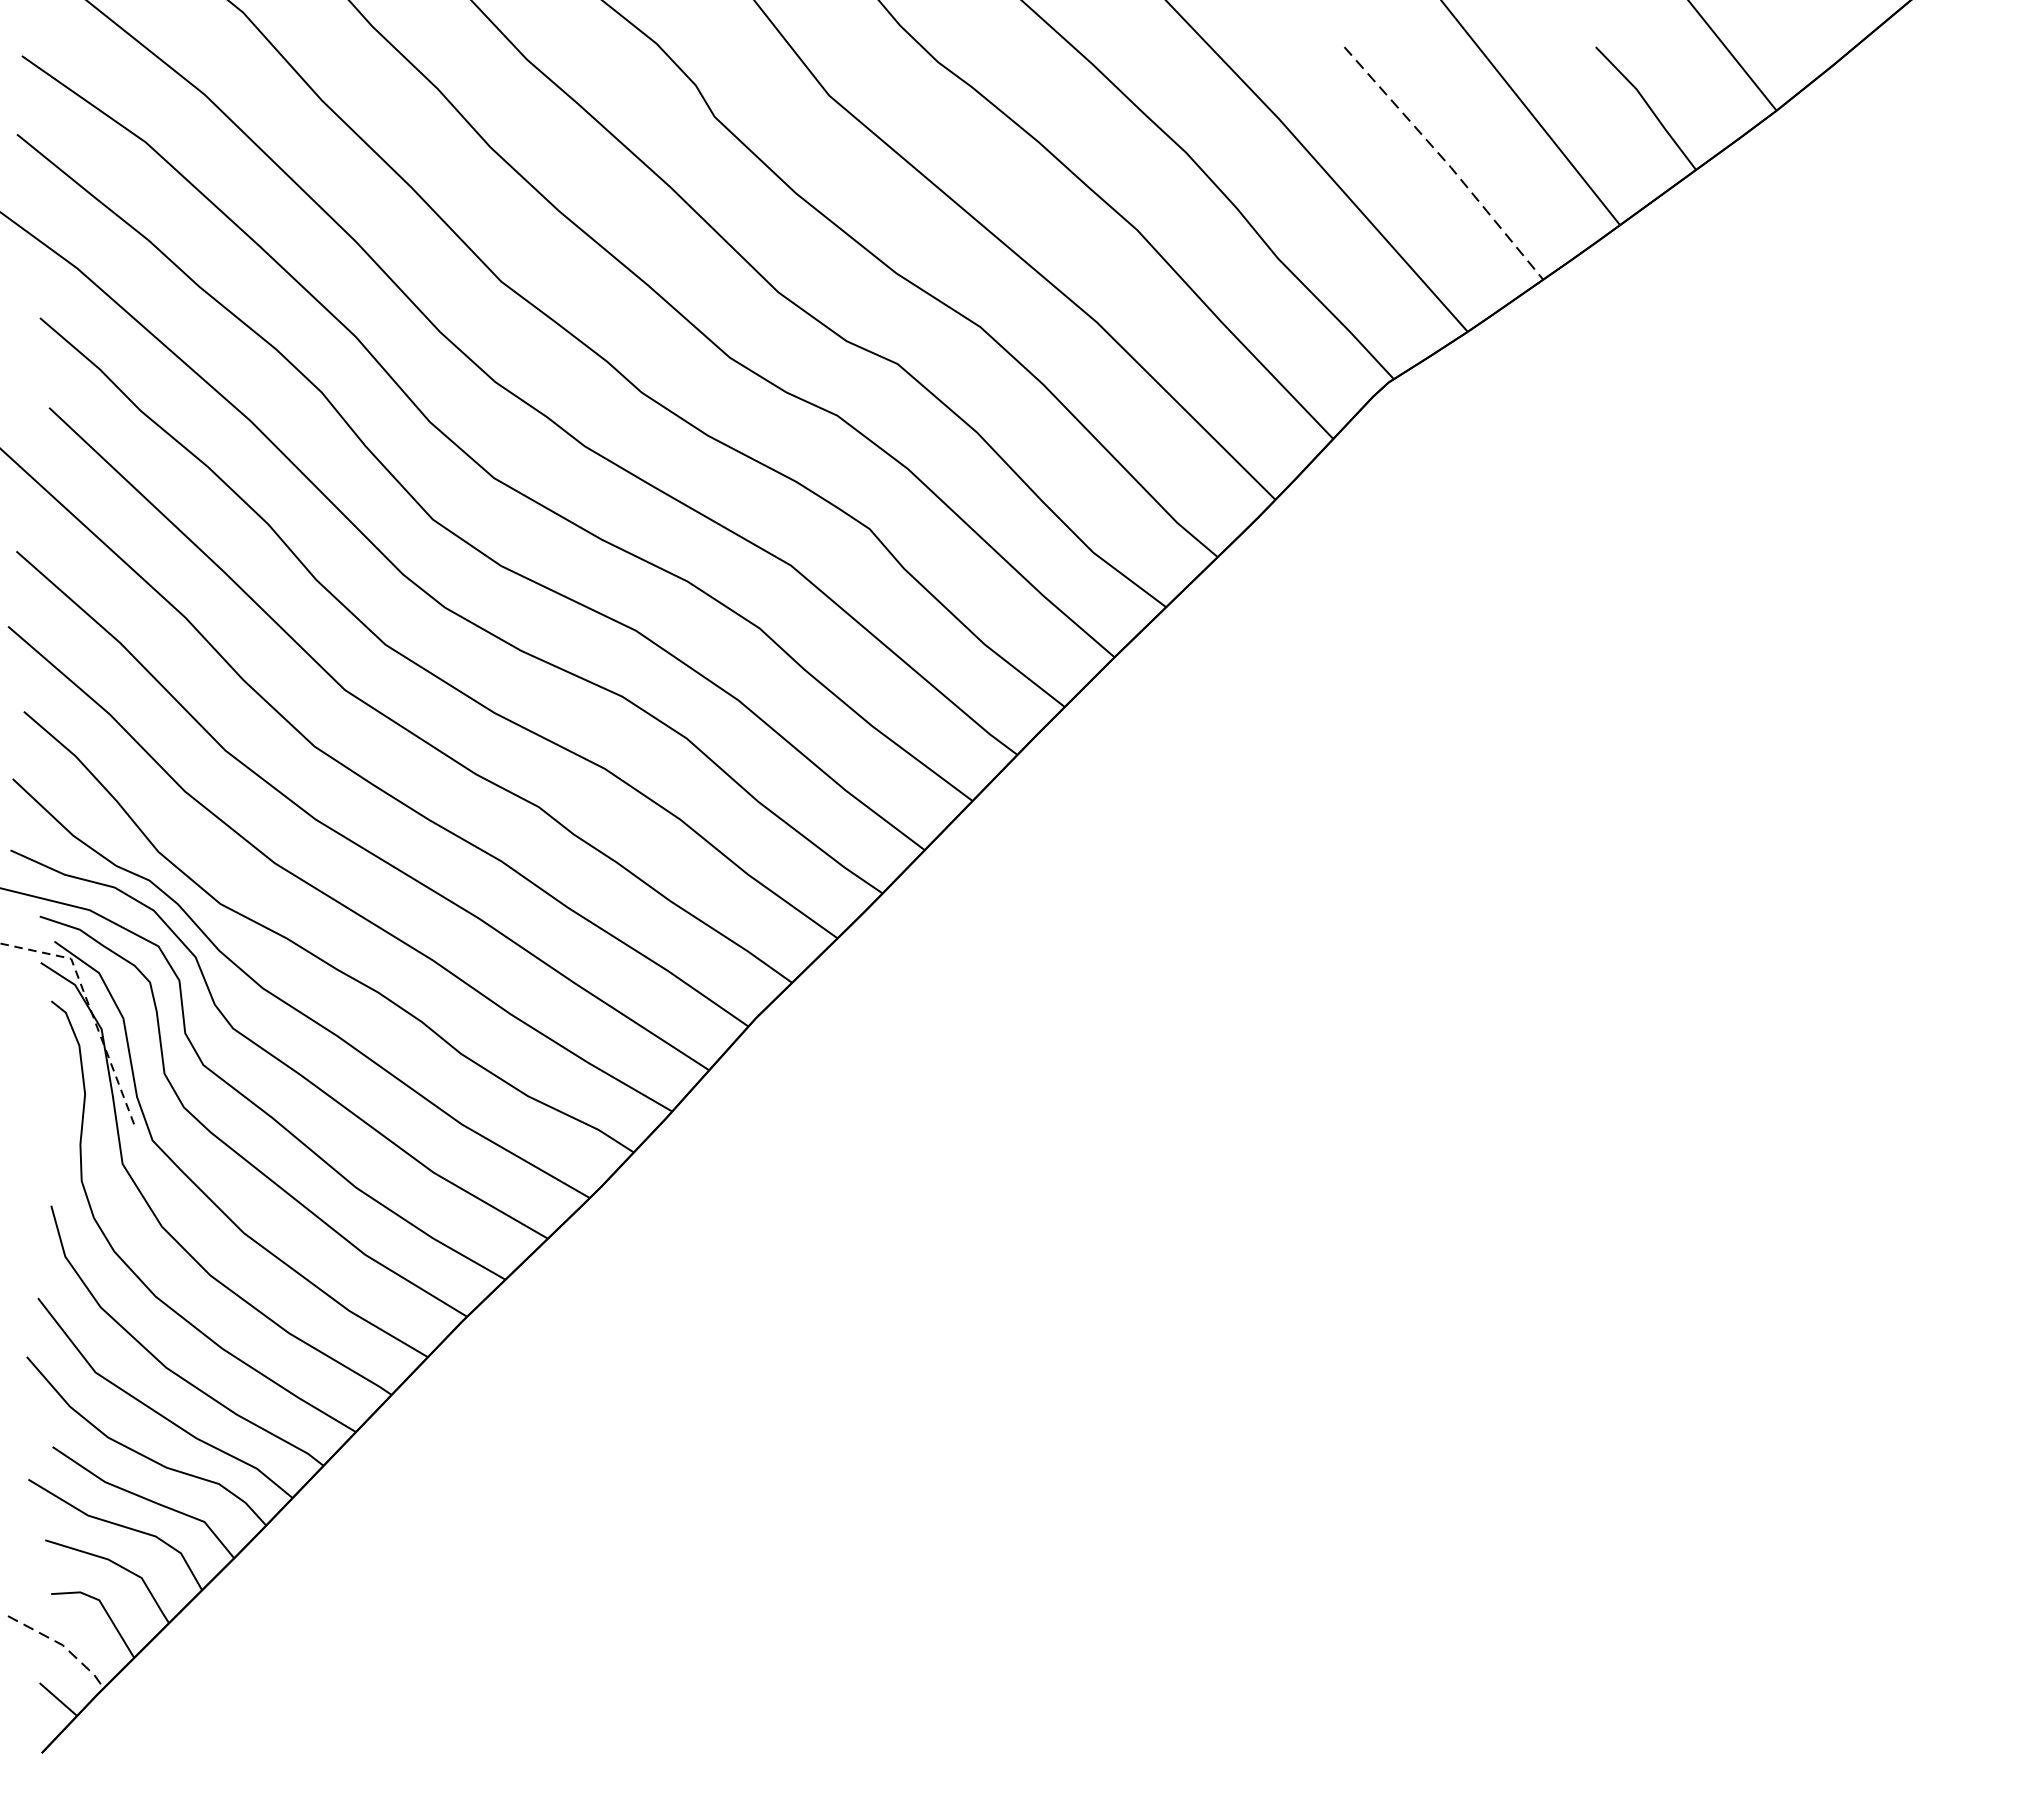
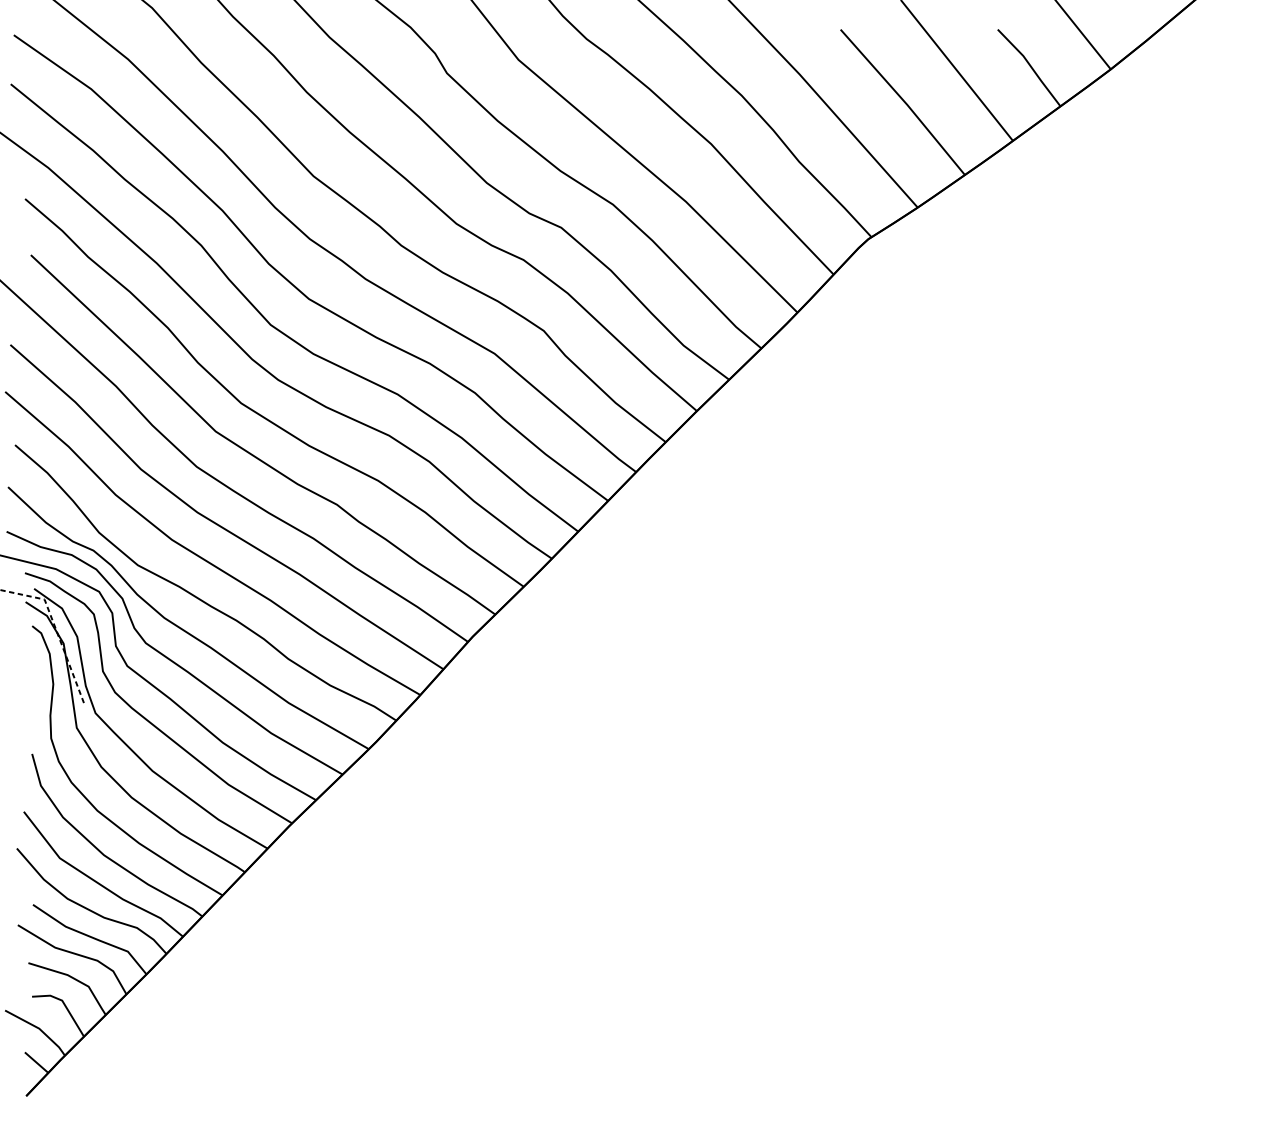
line: (1448, 163) -> (905, 102), dashed -> solid
line: (62, 1644) -> (39, 1028), dashed -> solid

